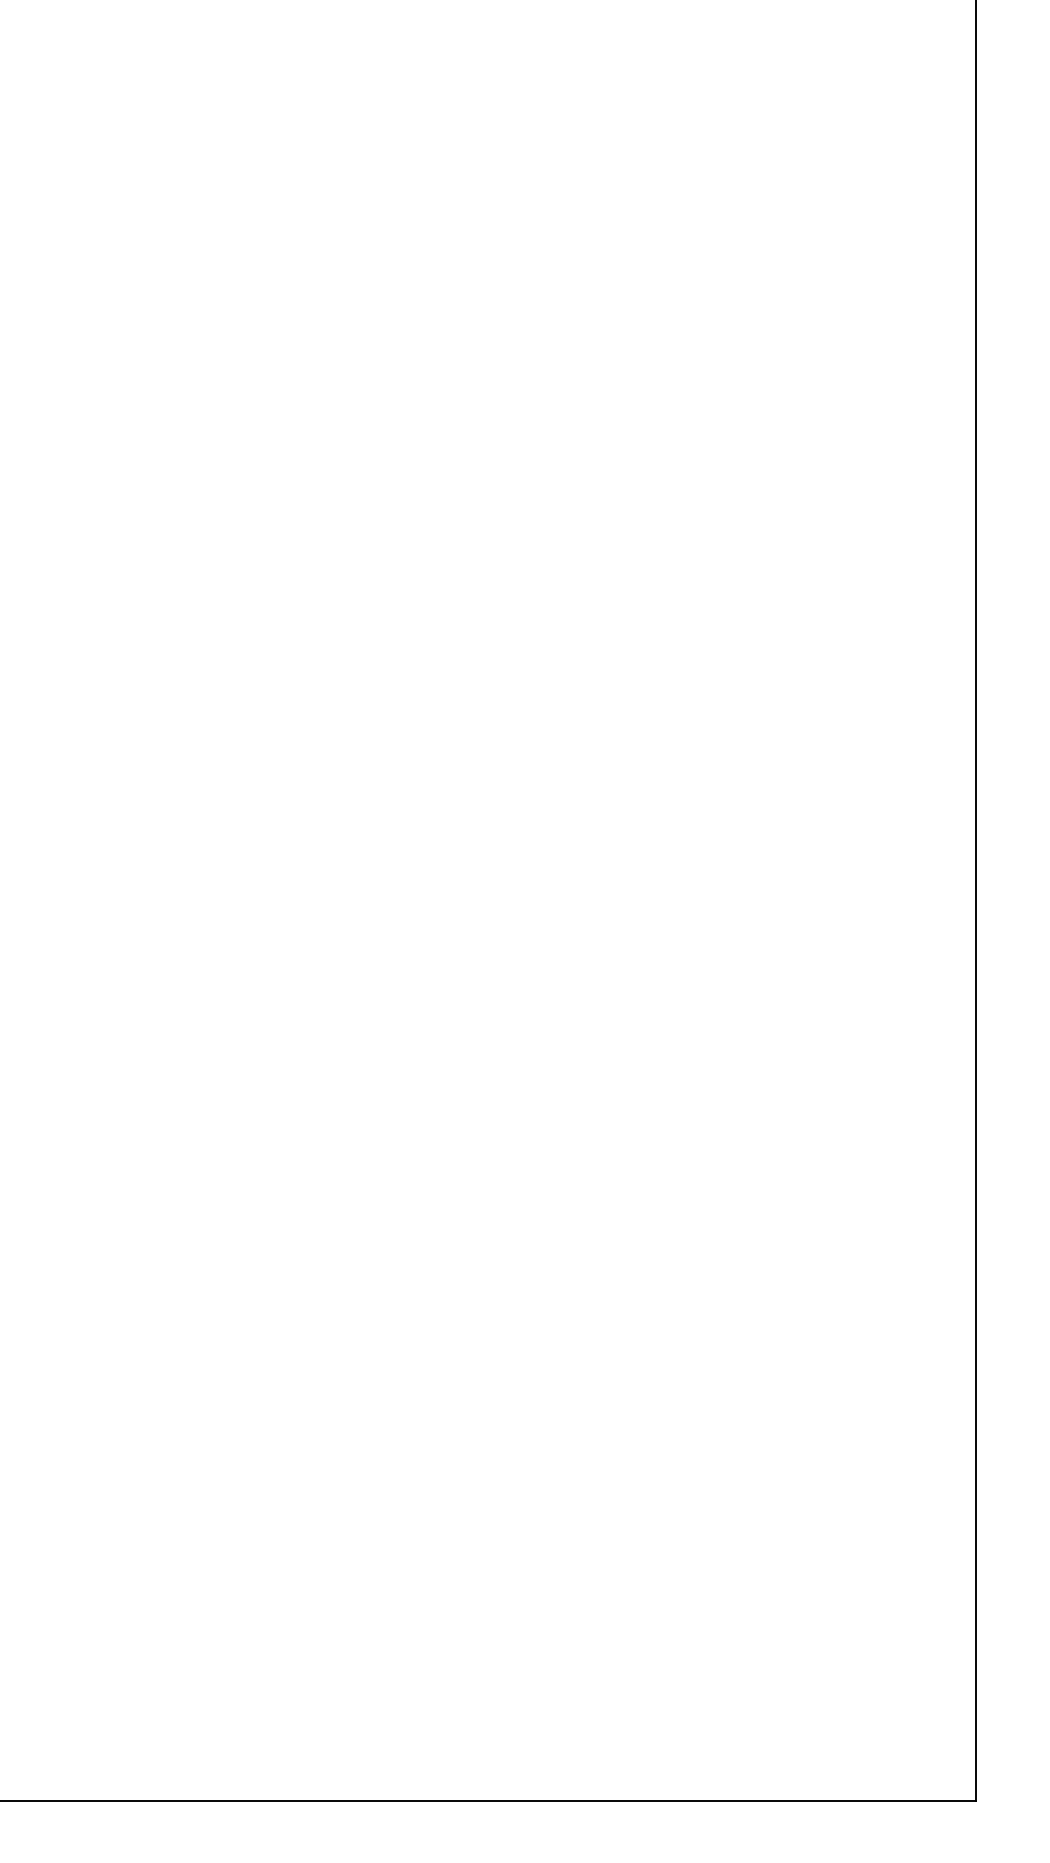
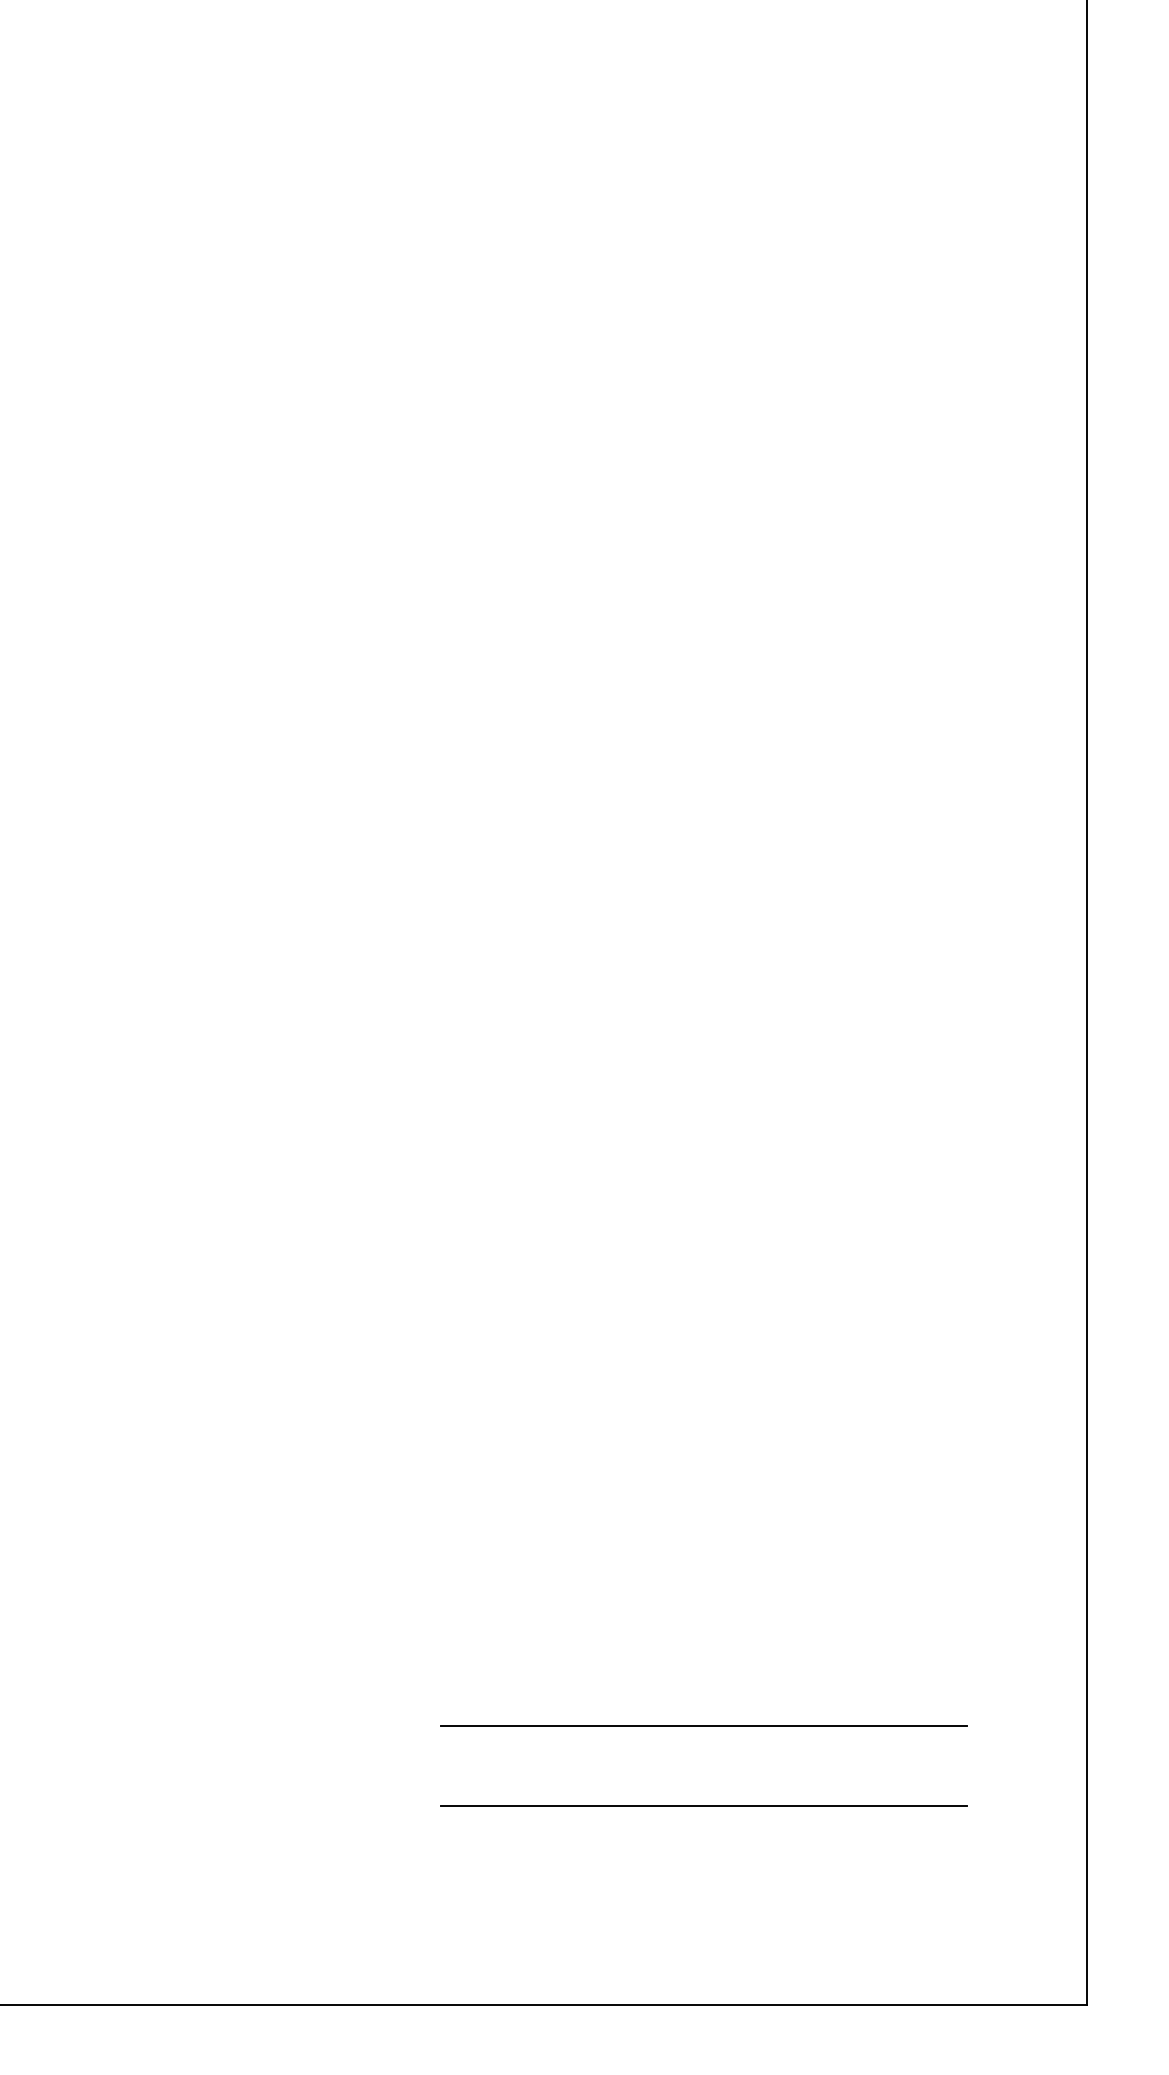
line: (631, 1550) -> (703, 1726), added
line: (631, 1621) -> (703, 1805), added

